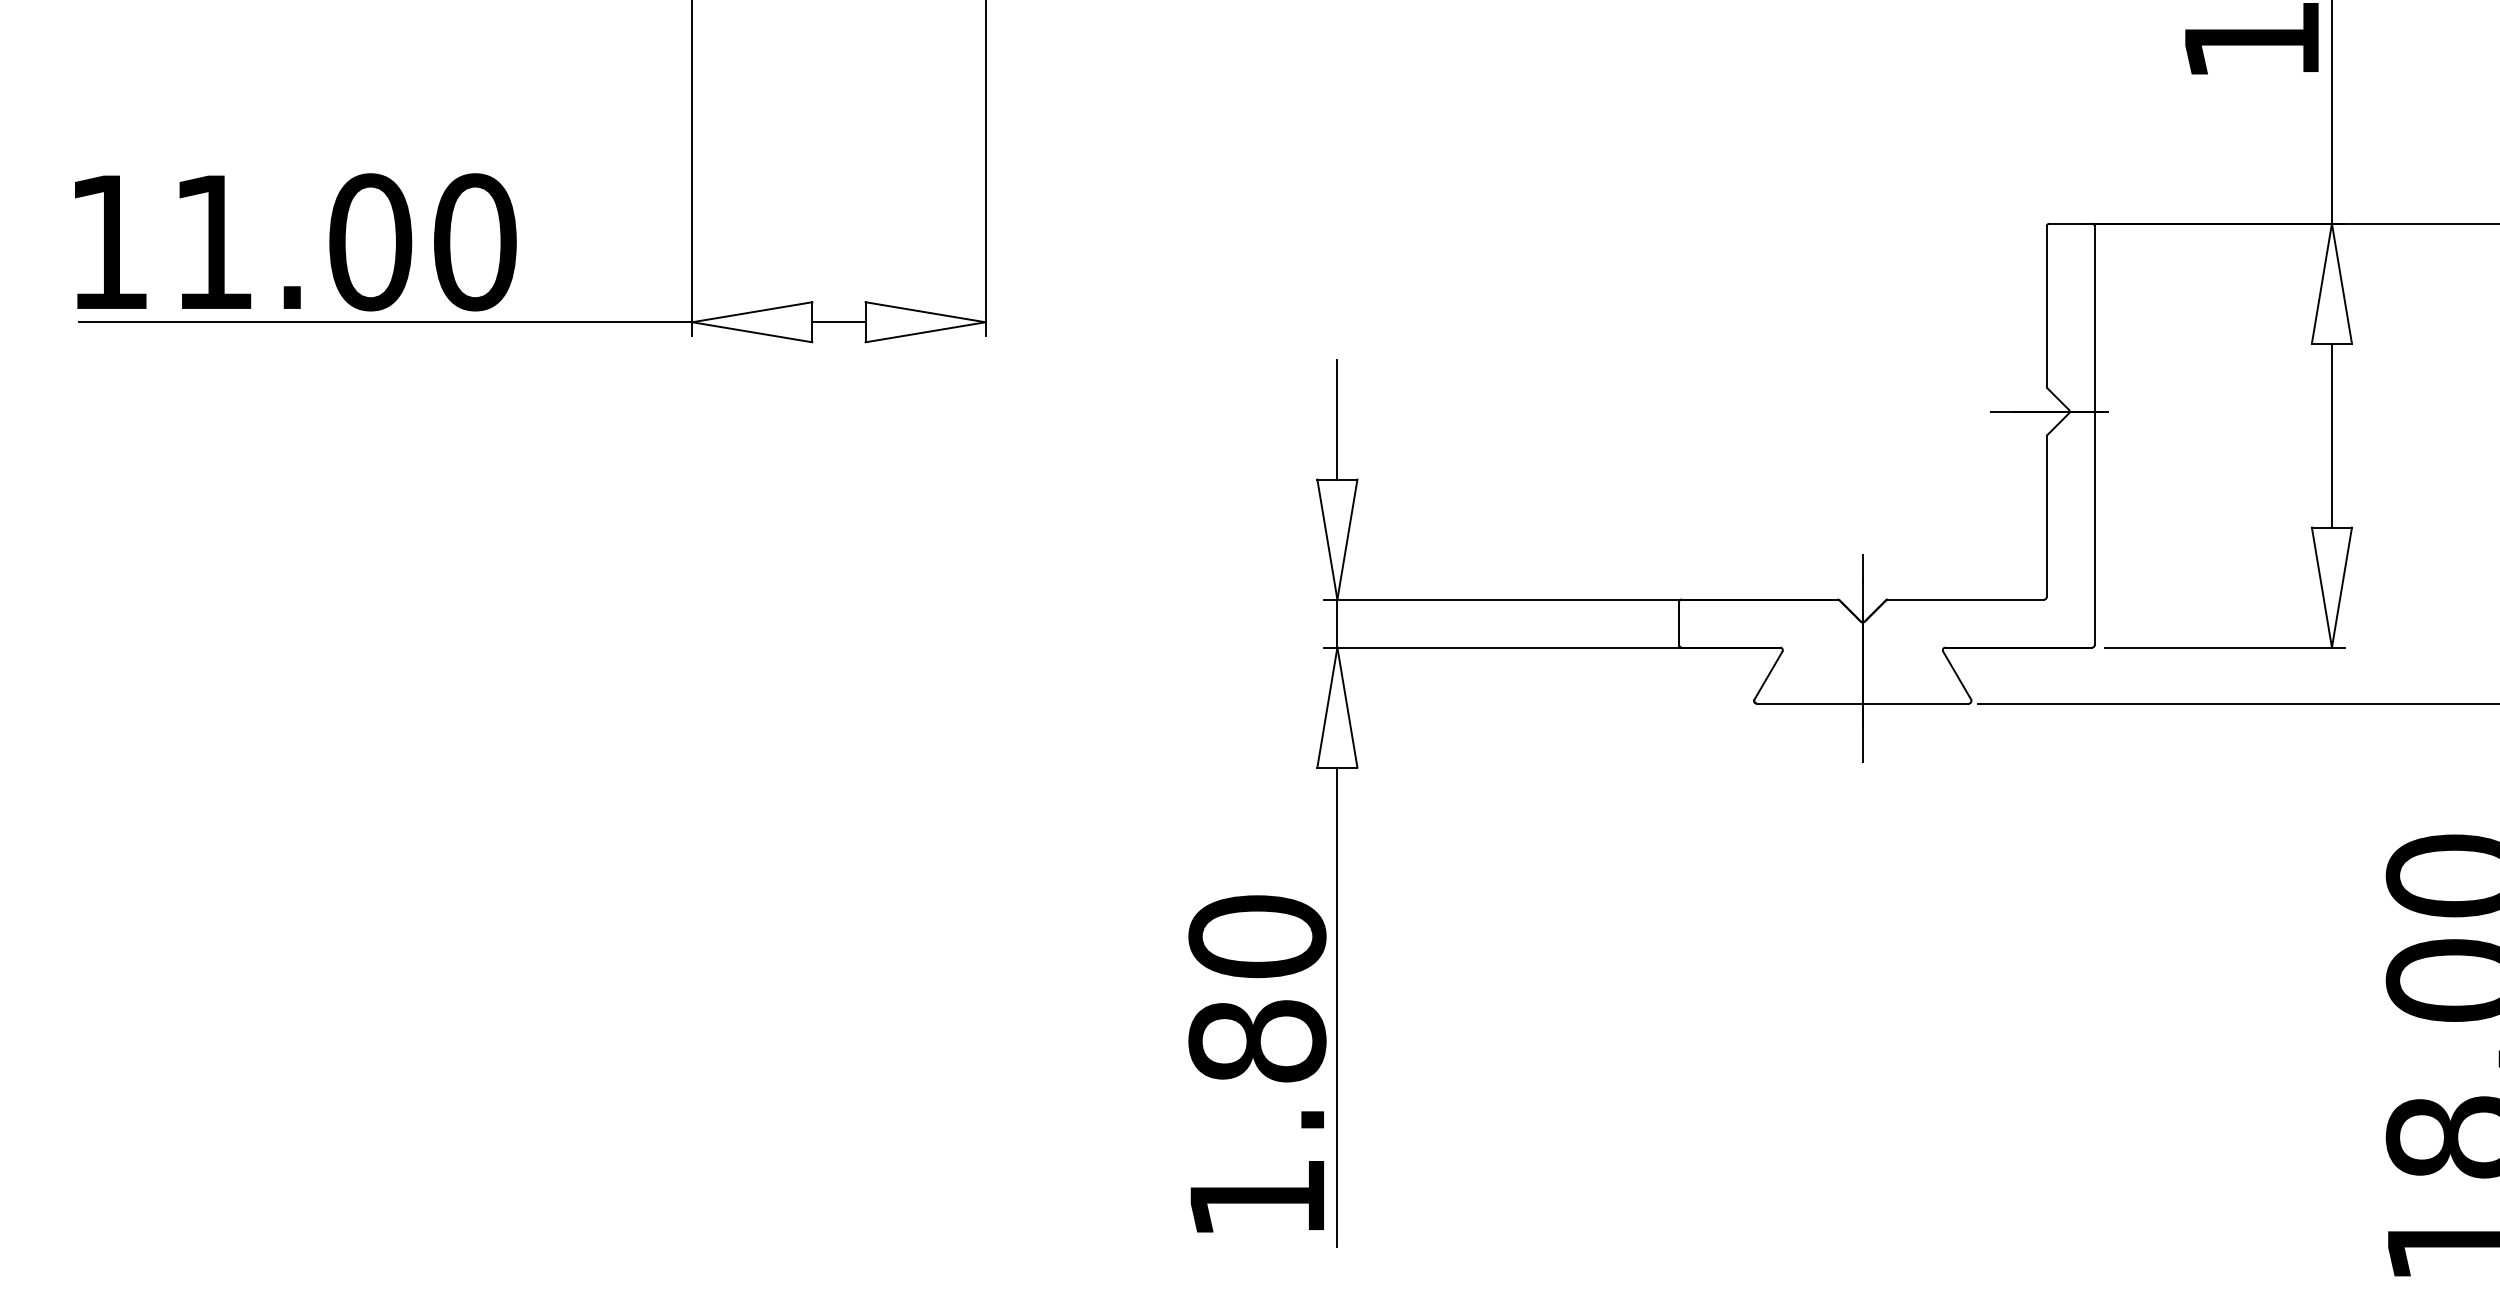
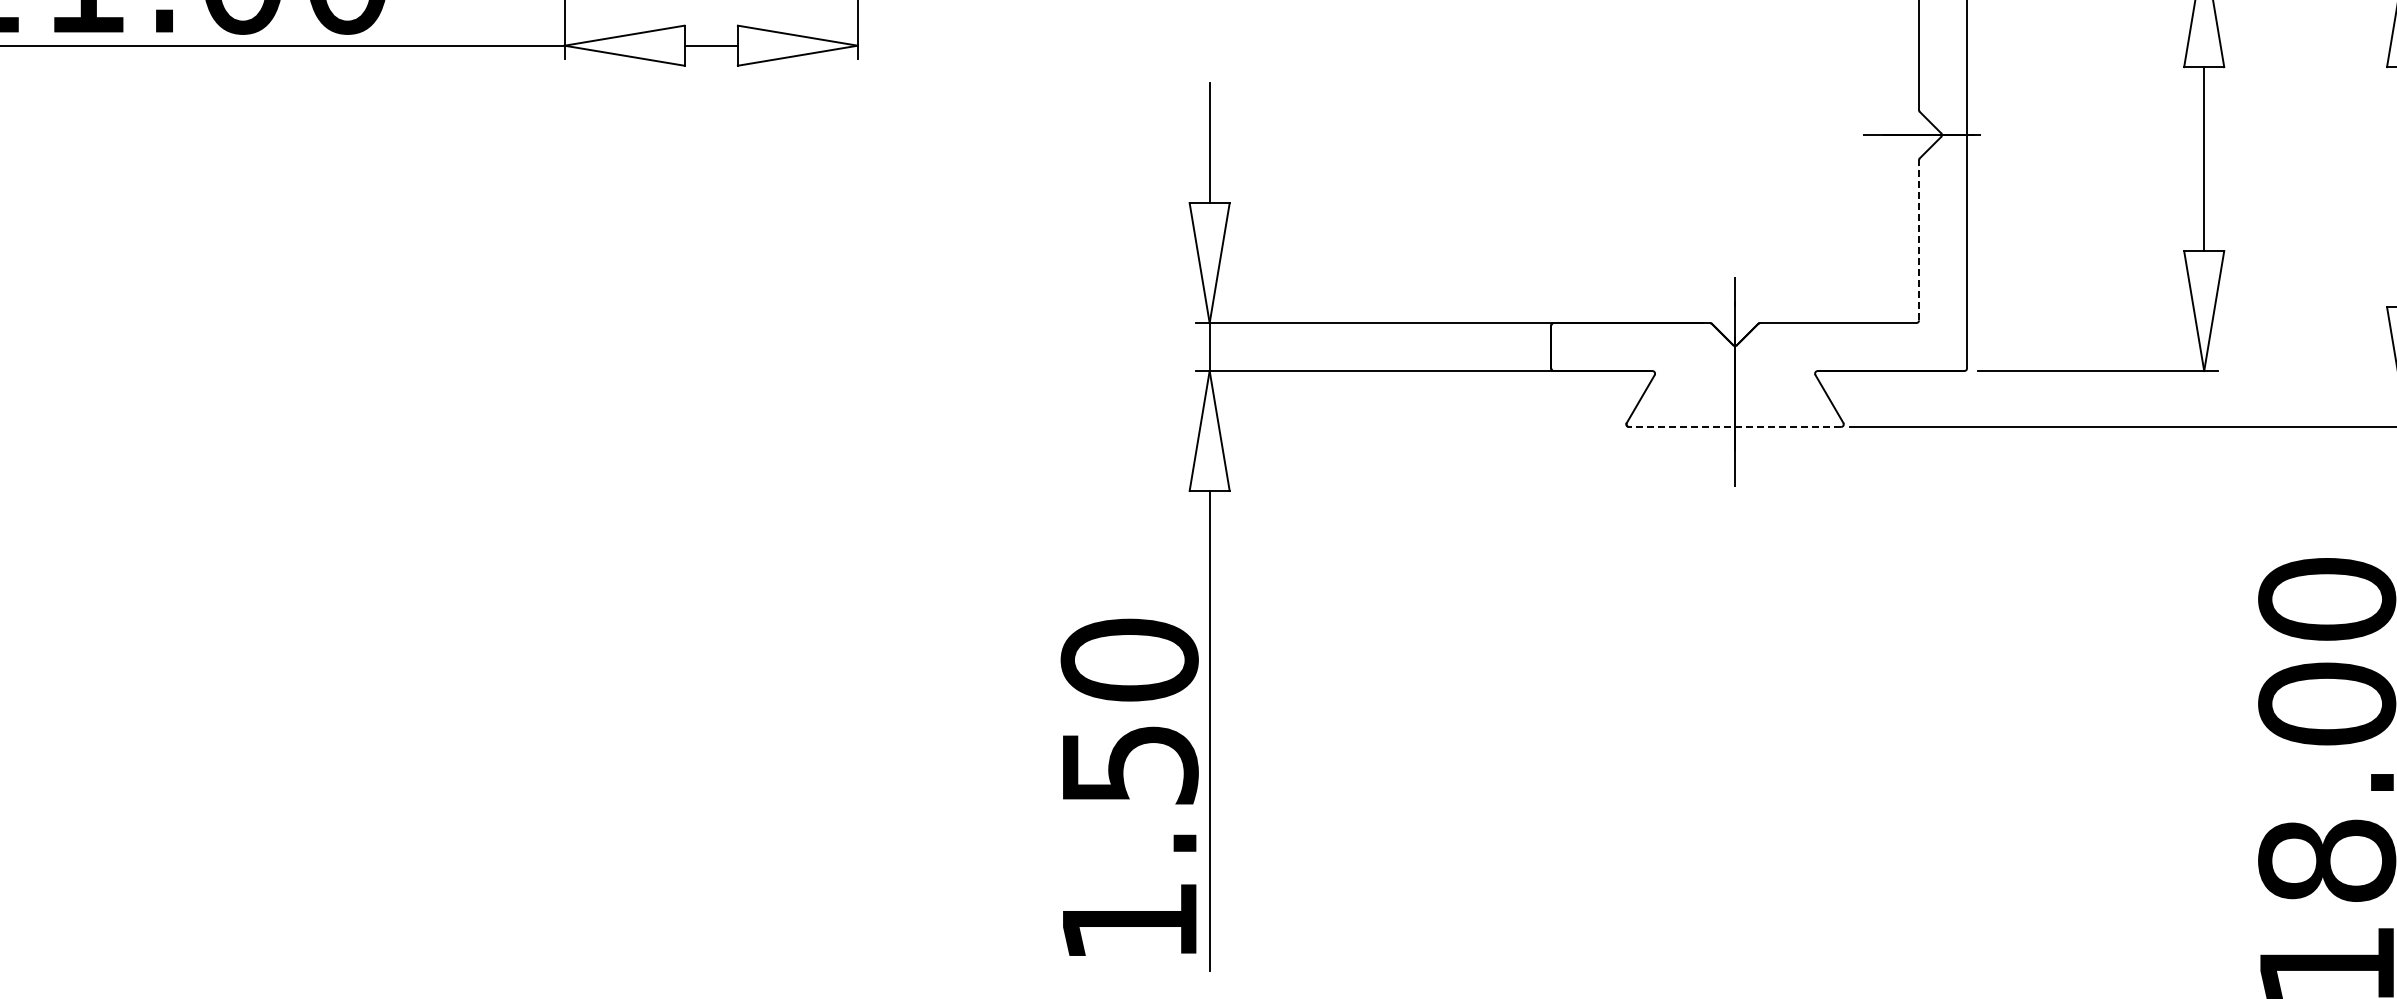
line: (2046, 516) -> (1918, 239), solid -> dashed
line: (1862, 703) -> (1734, 426), solid -> dashed
text: (1257, 1041) -> (1129, 764), 1.80 -> 1.50

